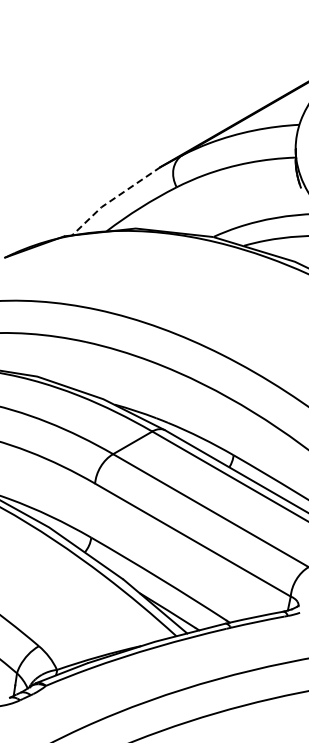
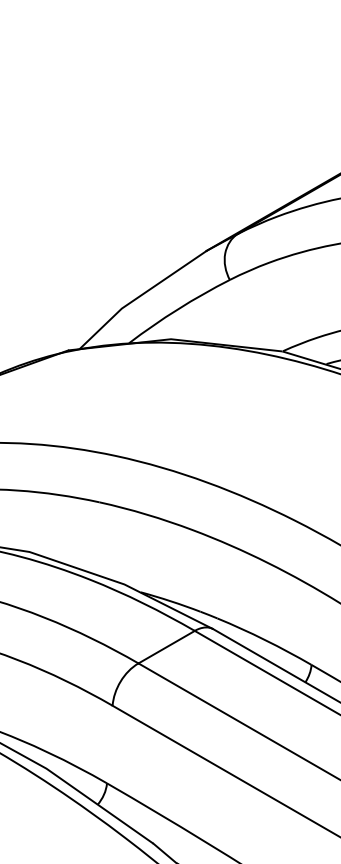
line: (113, 198) -> (139, 296), dashed -> solid

